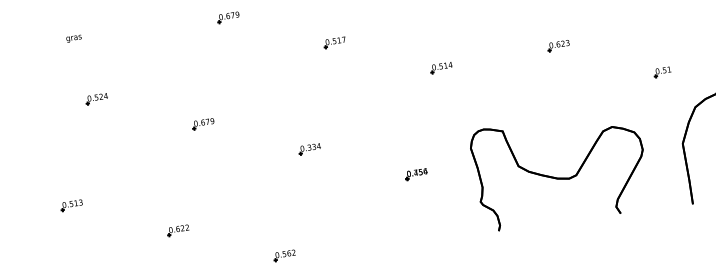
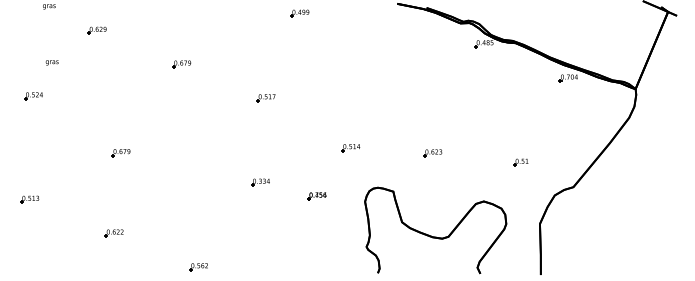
part: (558, 46) -> (432, 153), moved
part: (441, 68) -> (350, 148), moved
part: (661, 72) -> (520, 162), moved
part: (96, 99) -> (33, 96), moved
part: (202, 124) -> (120, 153), moved
part: (309, 149) -> (260, 182), moved
part: (415, 174) -> (316, 196), moved

